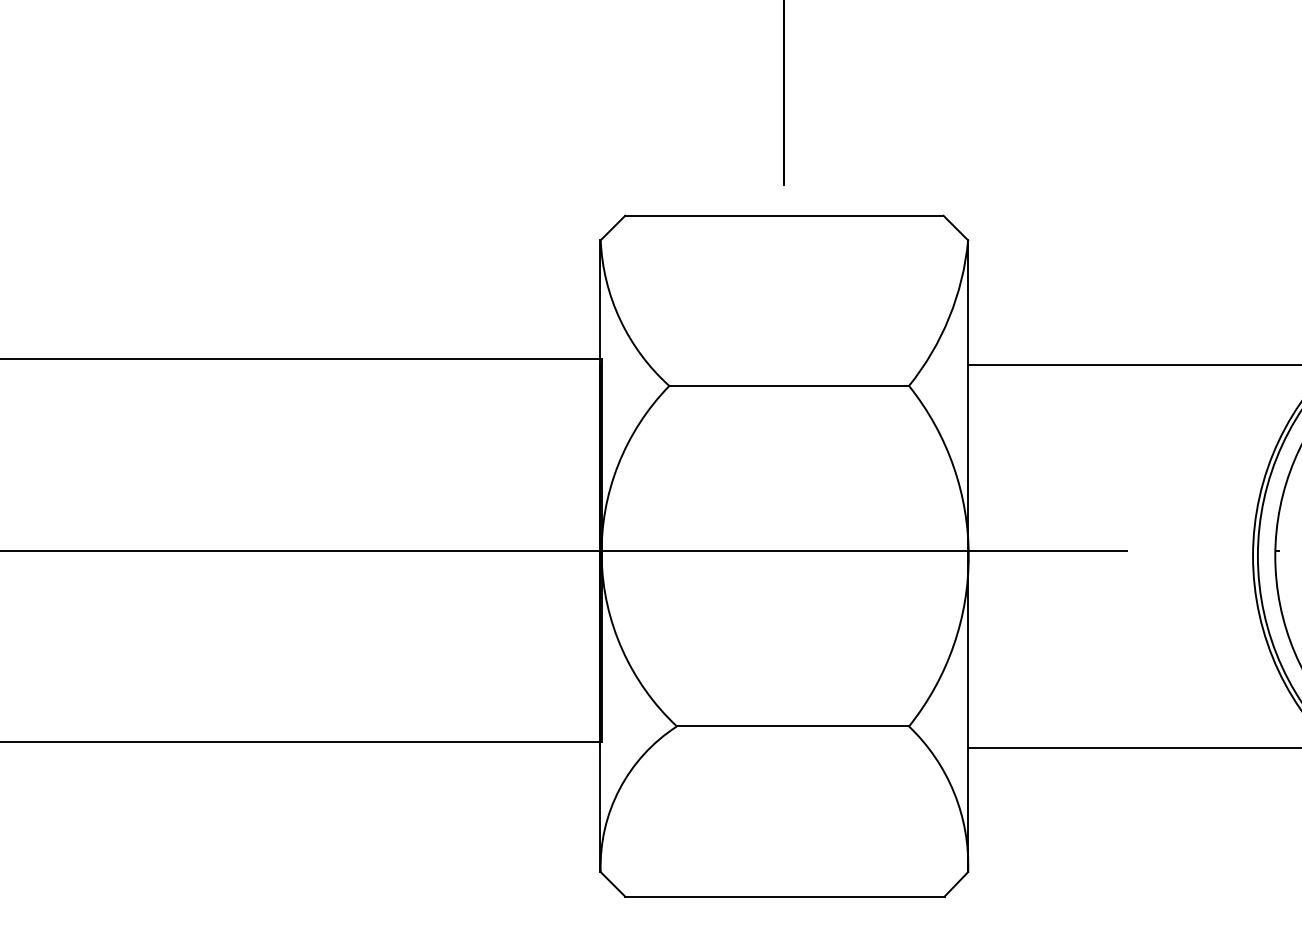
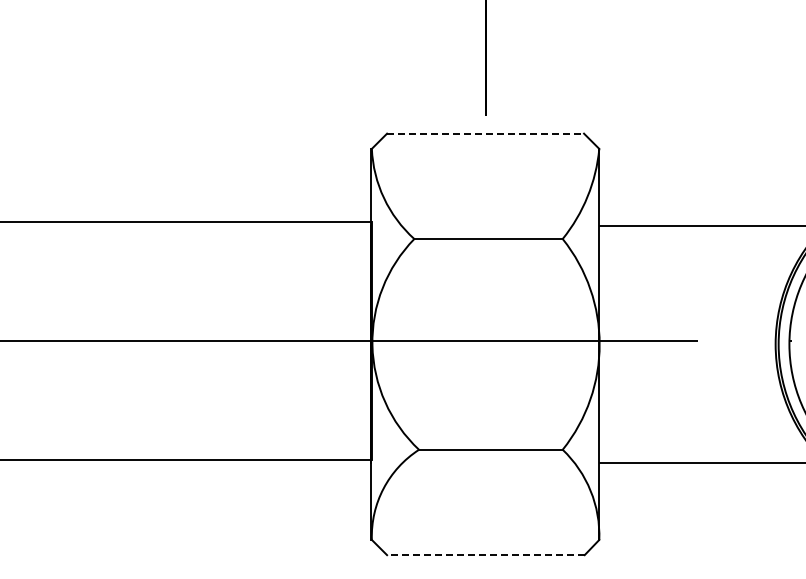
line: (785, 215) -> (486, 133), solid -> dashed
line: (784, 897) -> (485, 555), solid -> dashed

